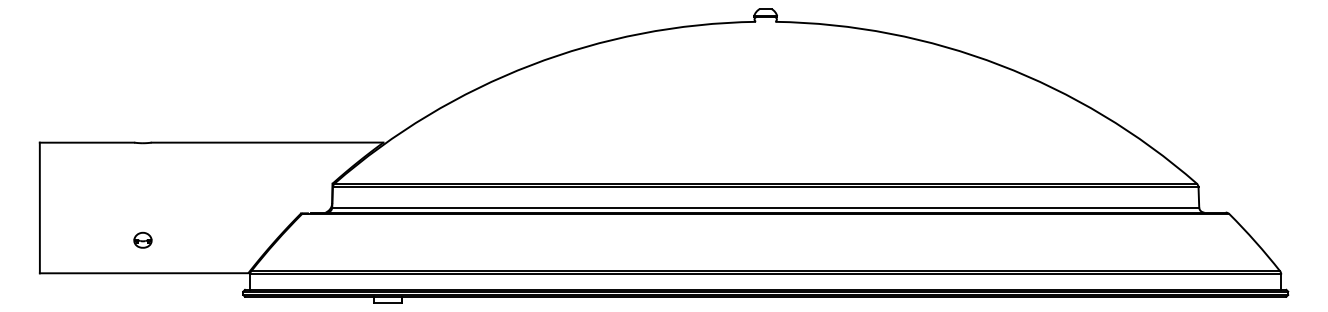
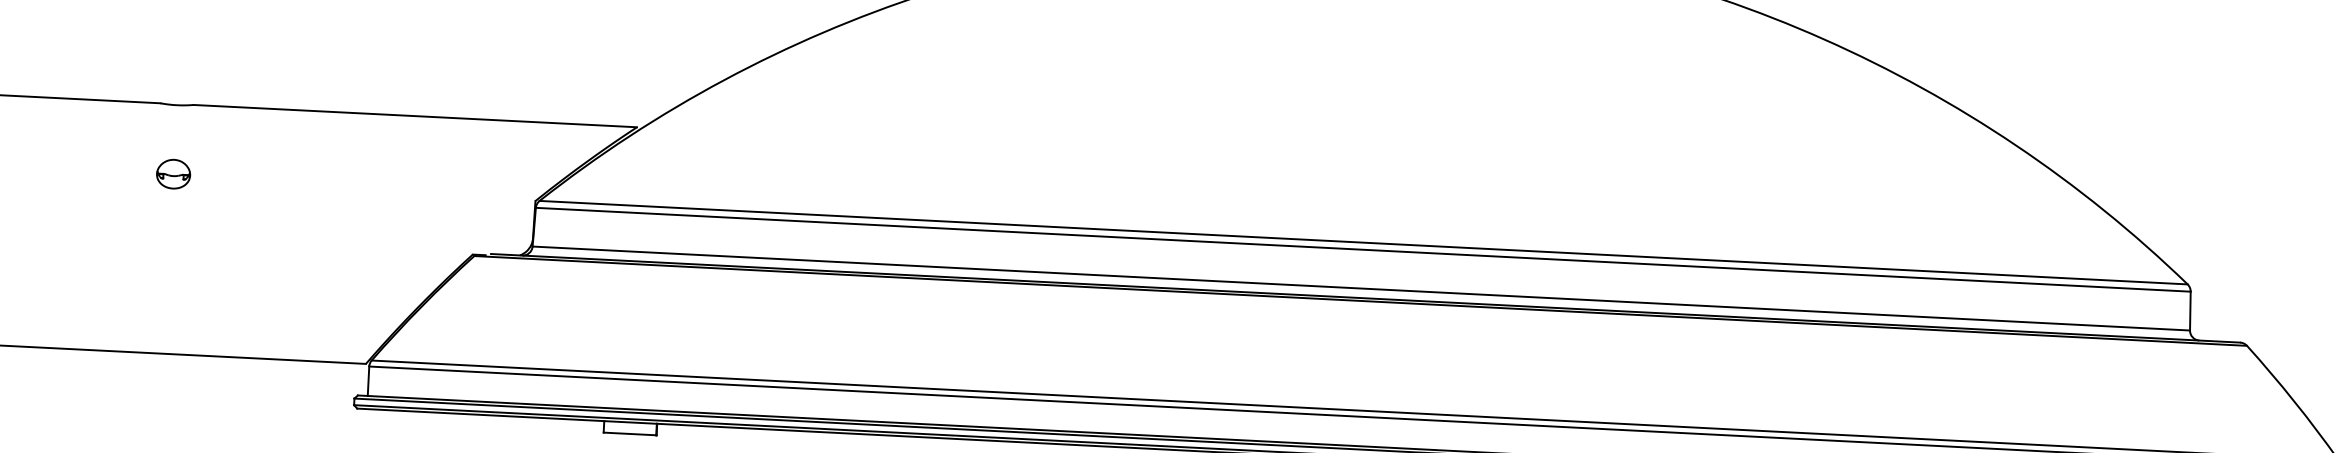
part: (142, 239) -> (172, 172), moved

